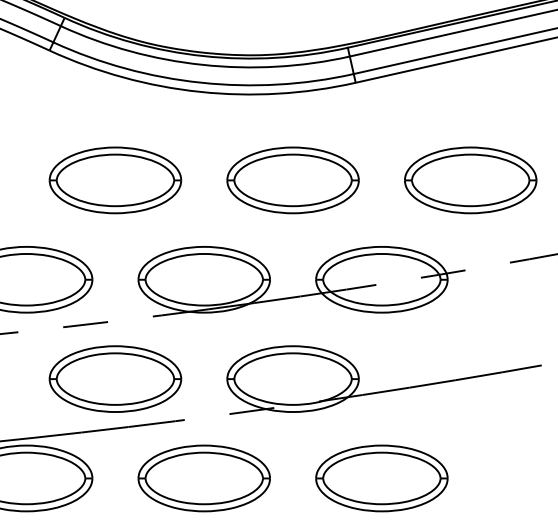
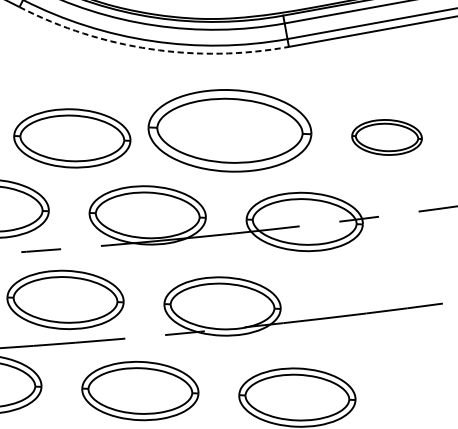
arc: (200, 91) -> (151, 48), solid -> dashed
part: (115, 180) -> (72, 138), moved
part: (292, 180) -> (229, 130), size x1.4
part: (470, 180) -> (386, 137), size x0.6

